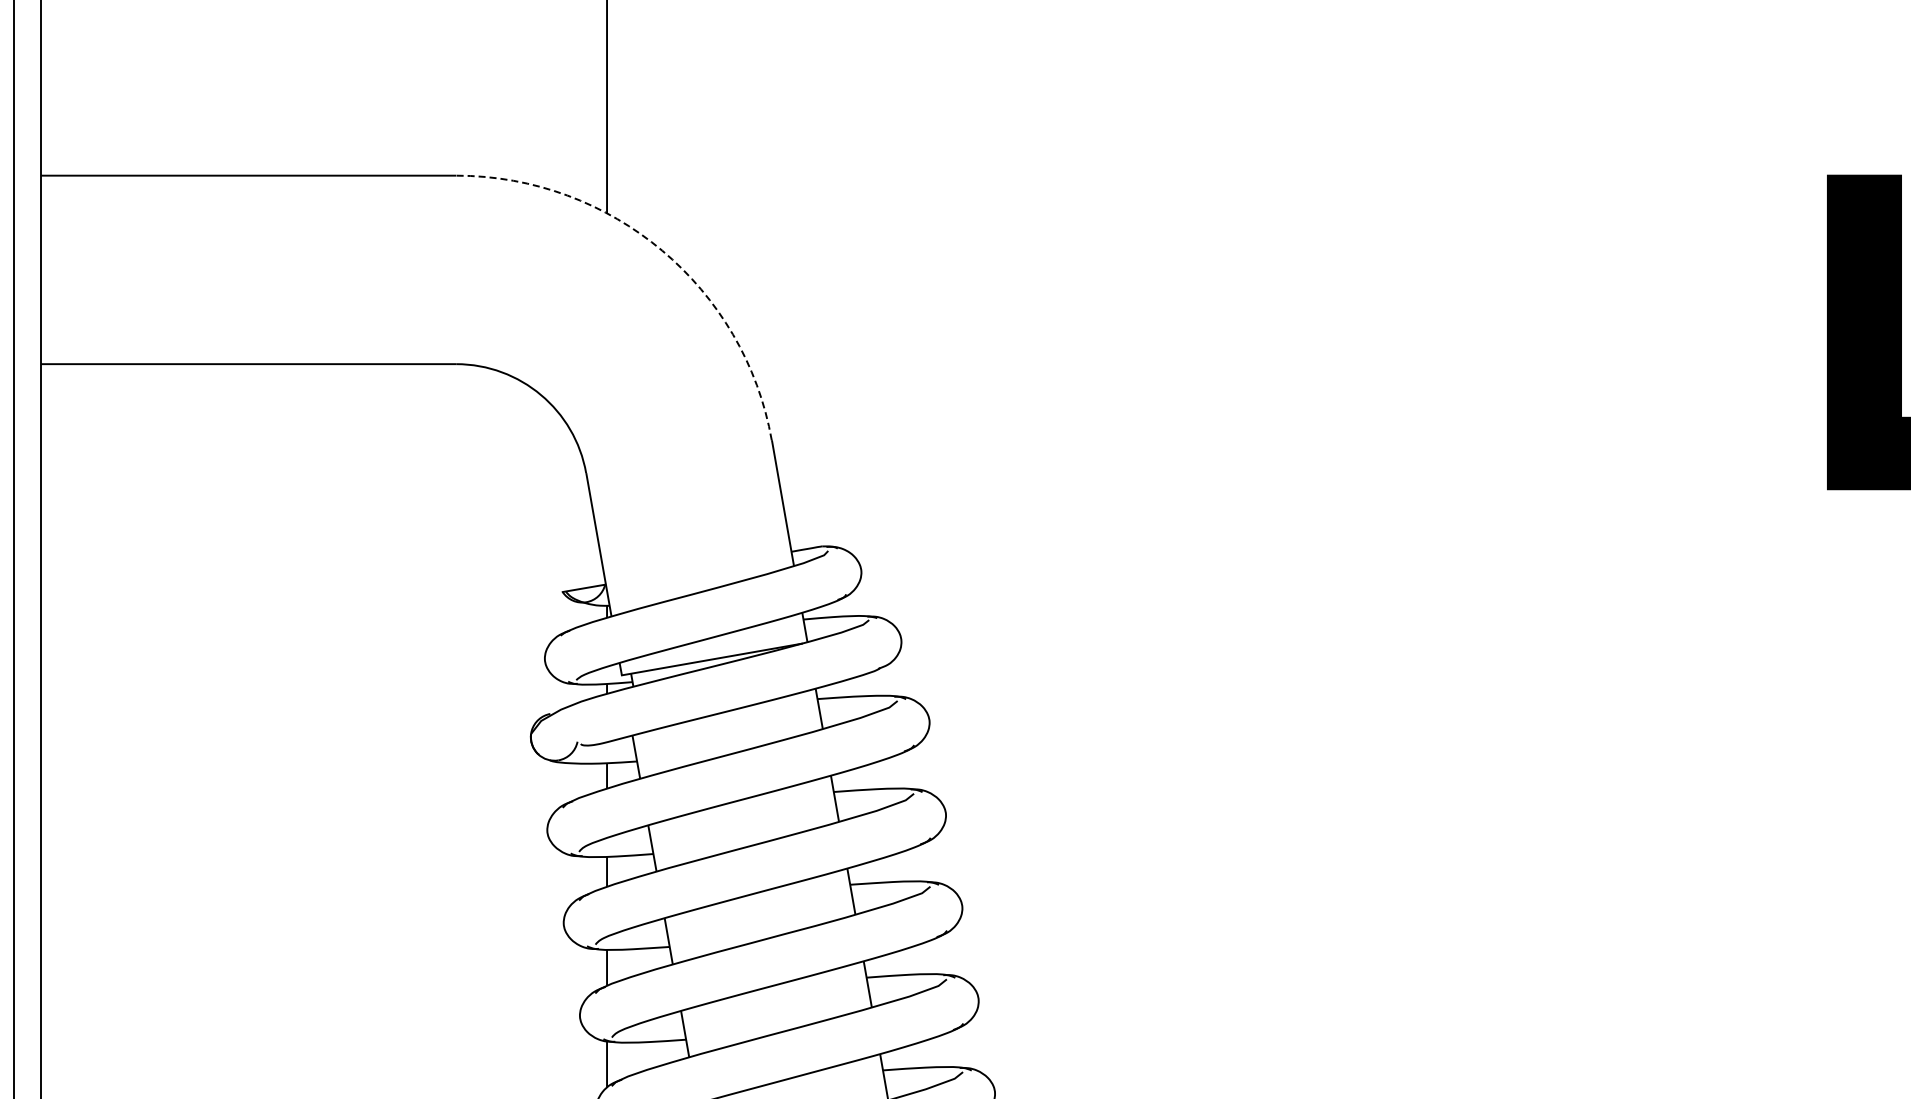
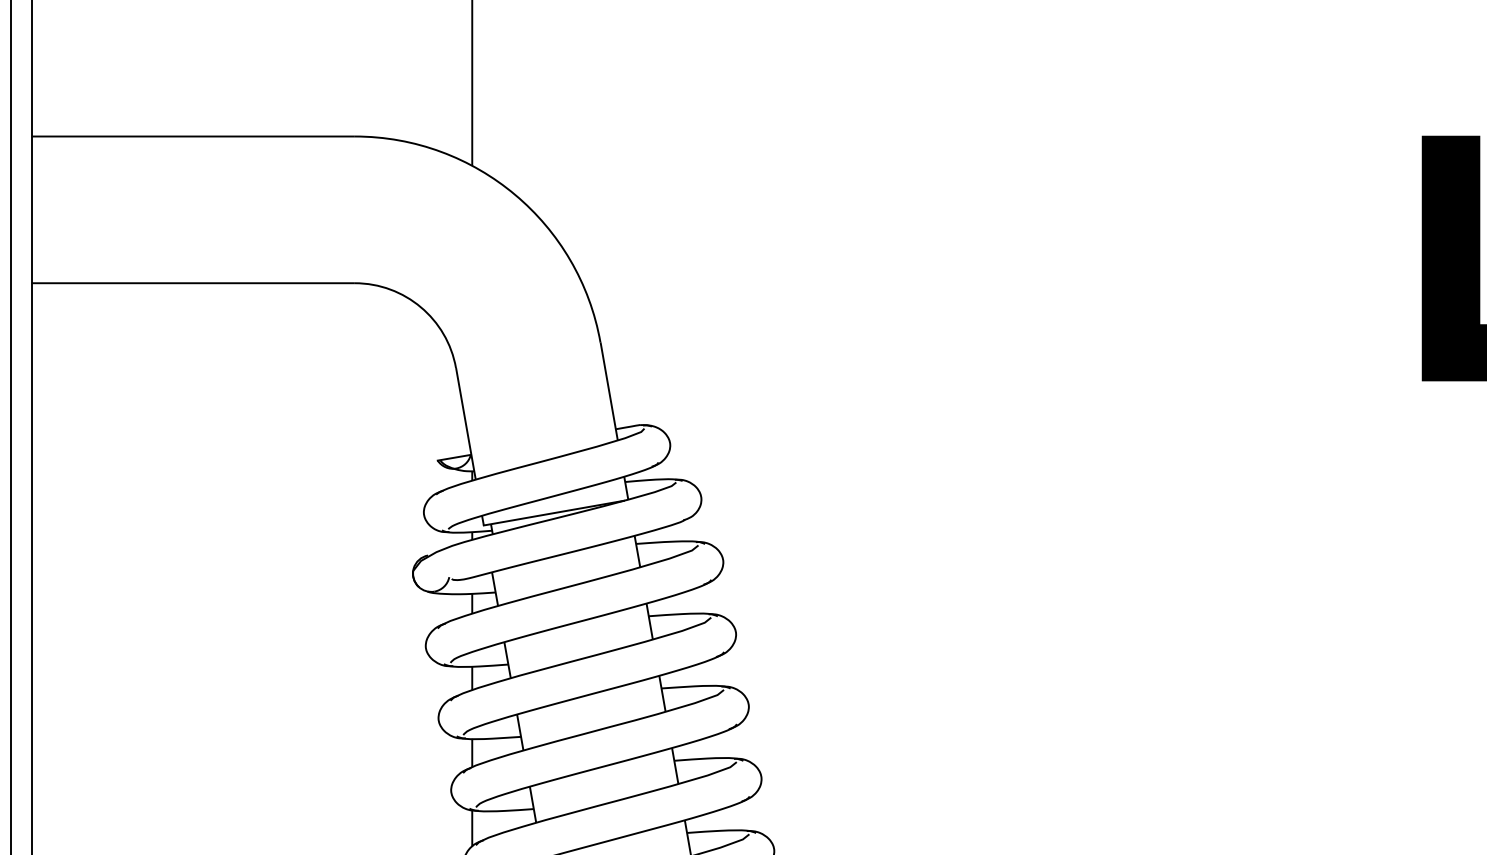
arc: (662, 250) -> (515, 194), dashed -> solid

